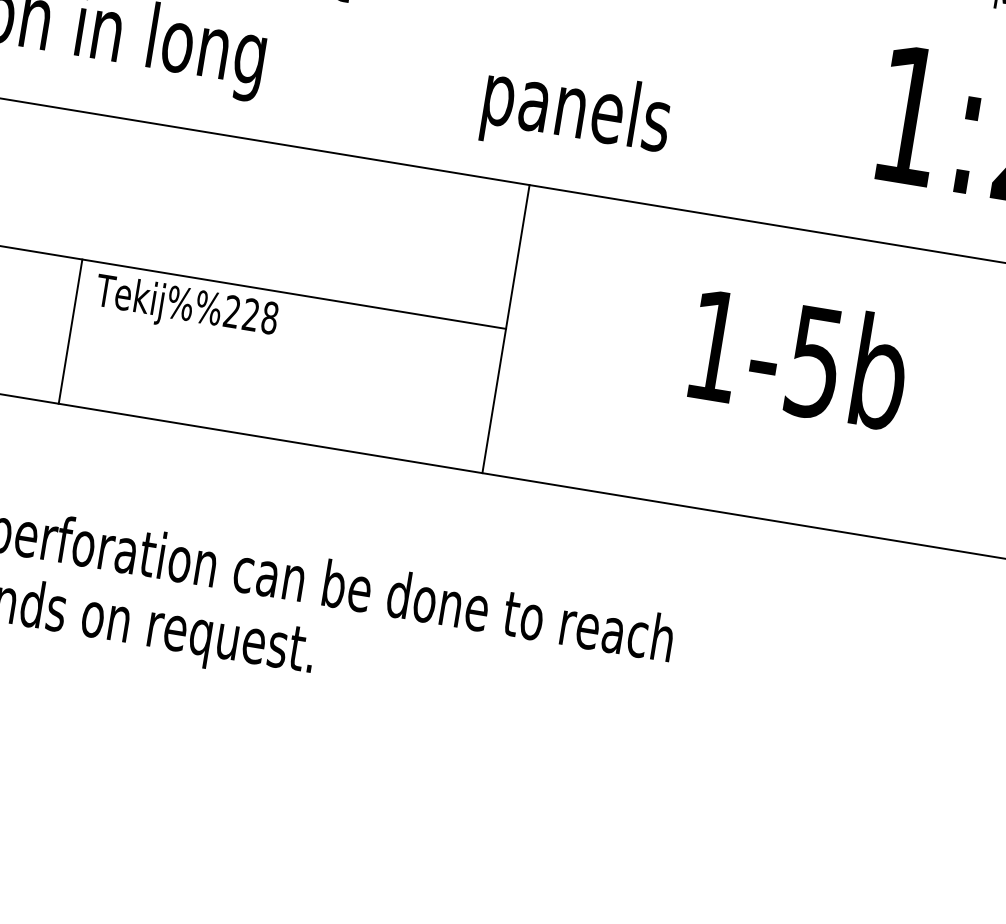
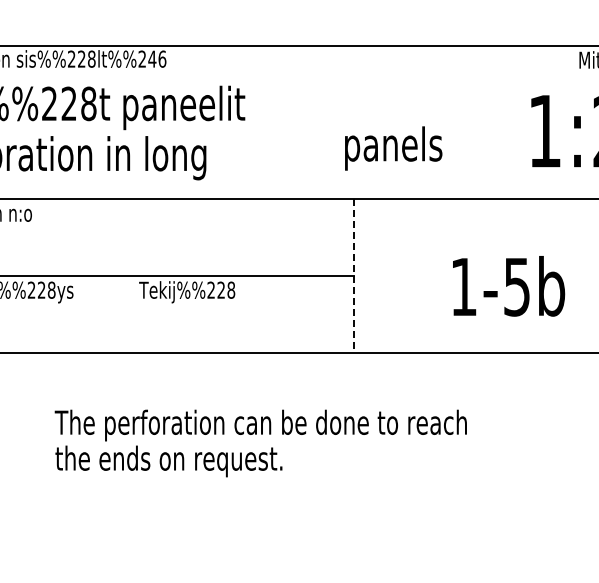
text: (576, 113) -> (393, 148), moved
line: (71, 330) -> (129, 313), removed
line: (506, 330) -> (354, 276), solid -> dashed
text: (800, 359) -> (509, 286), moved

